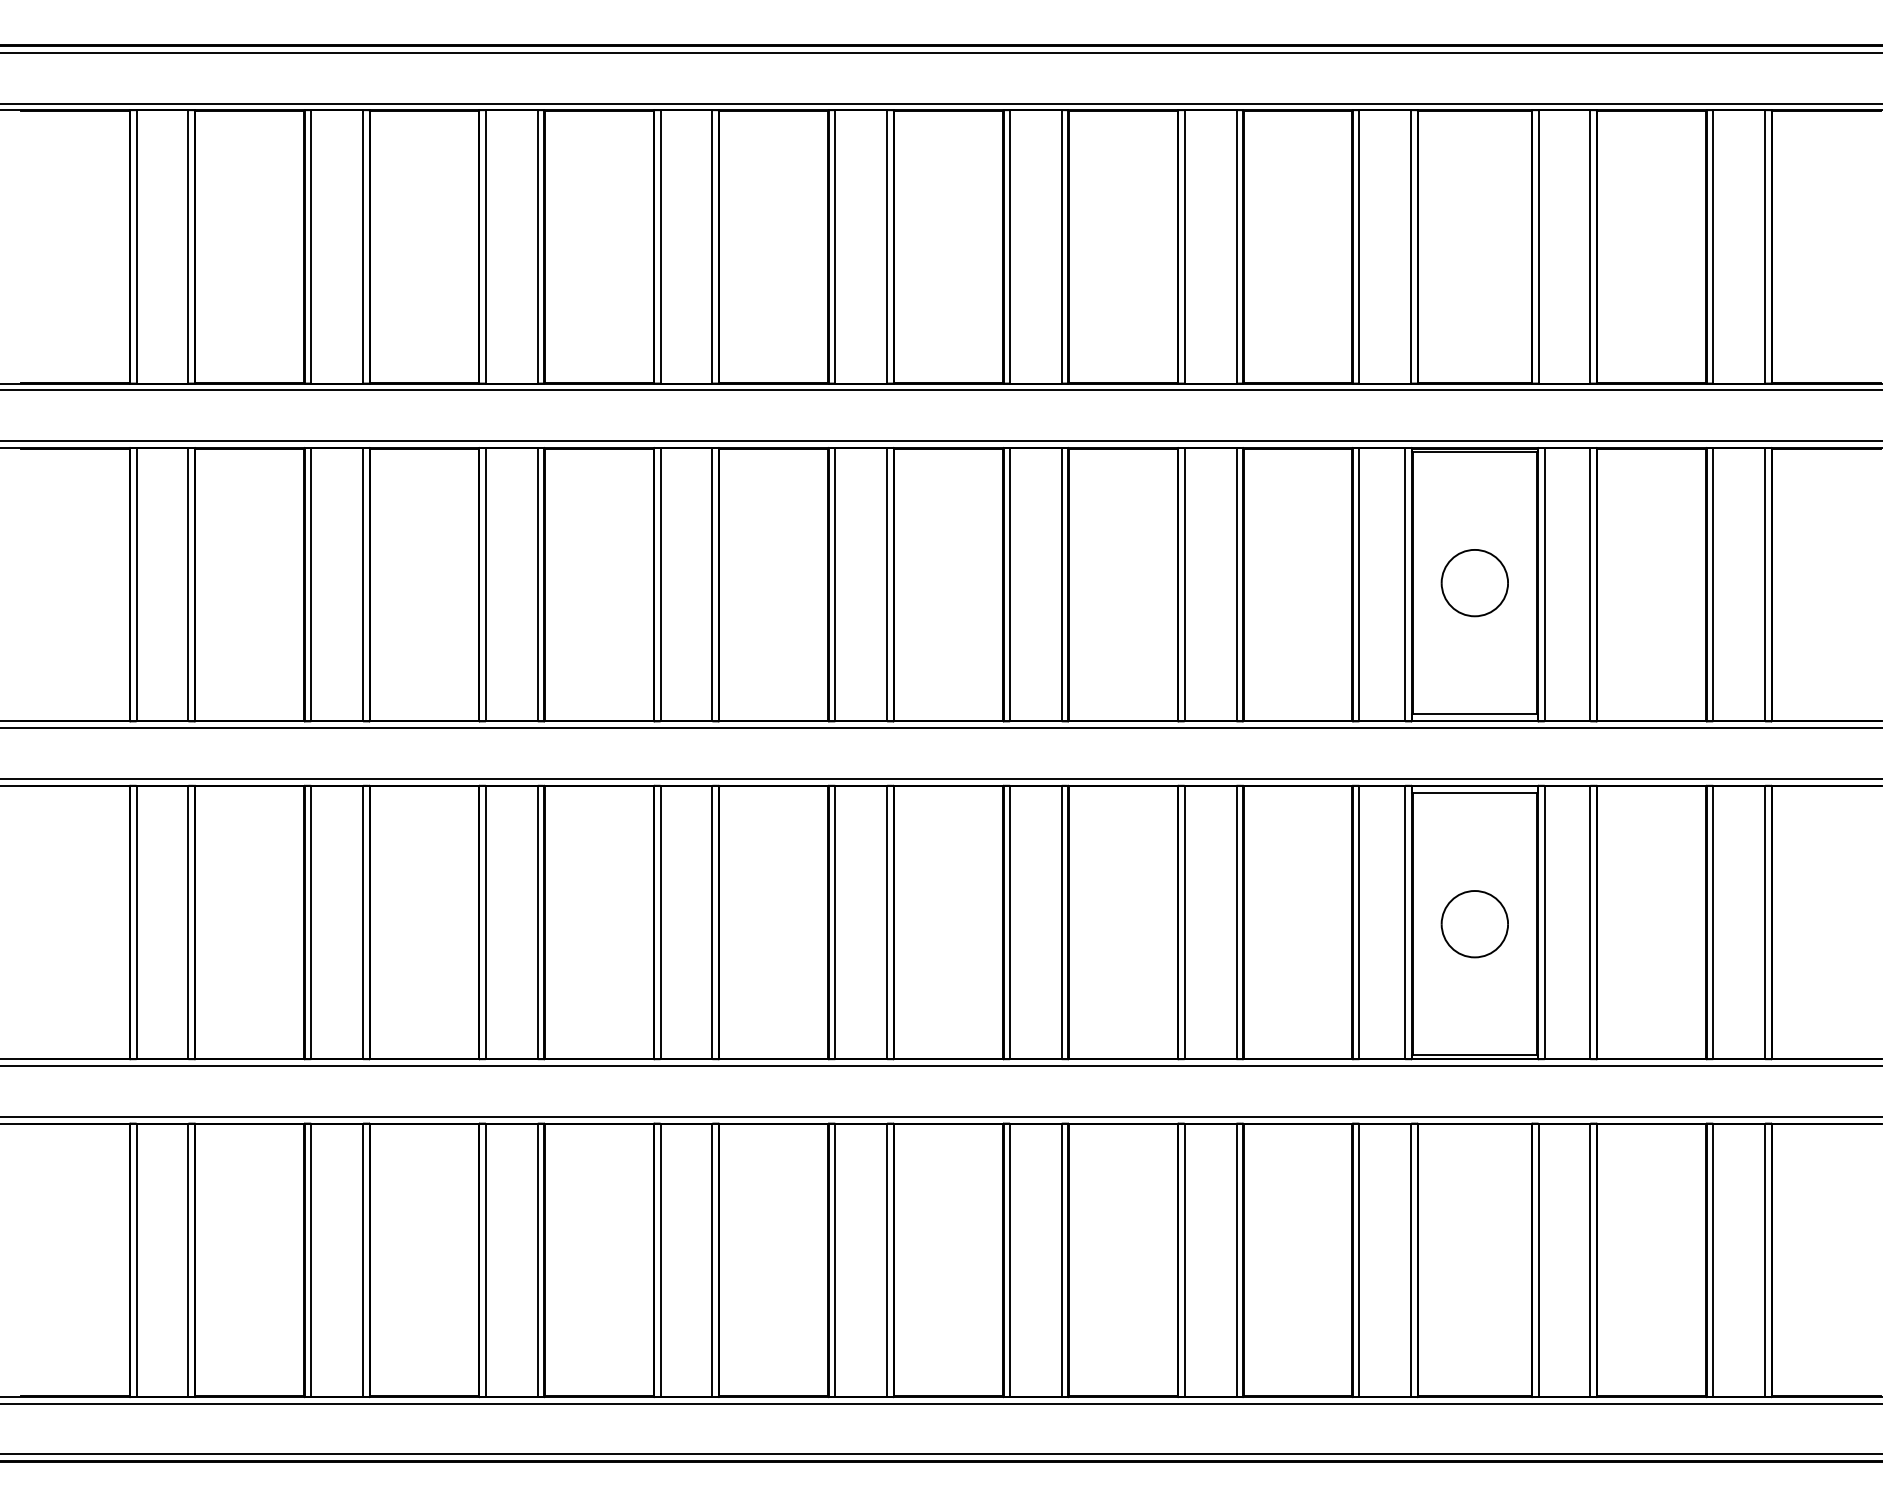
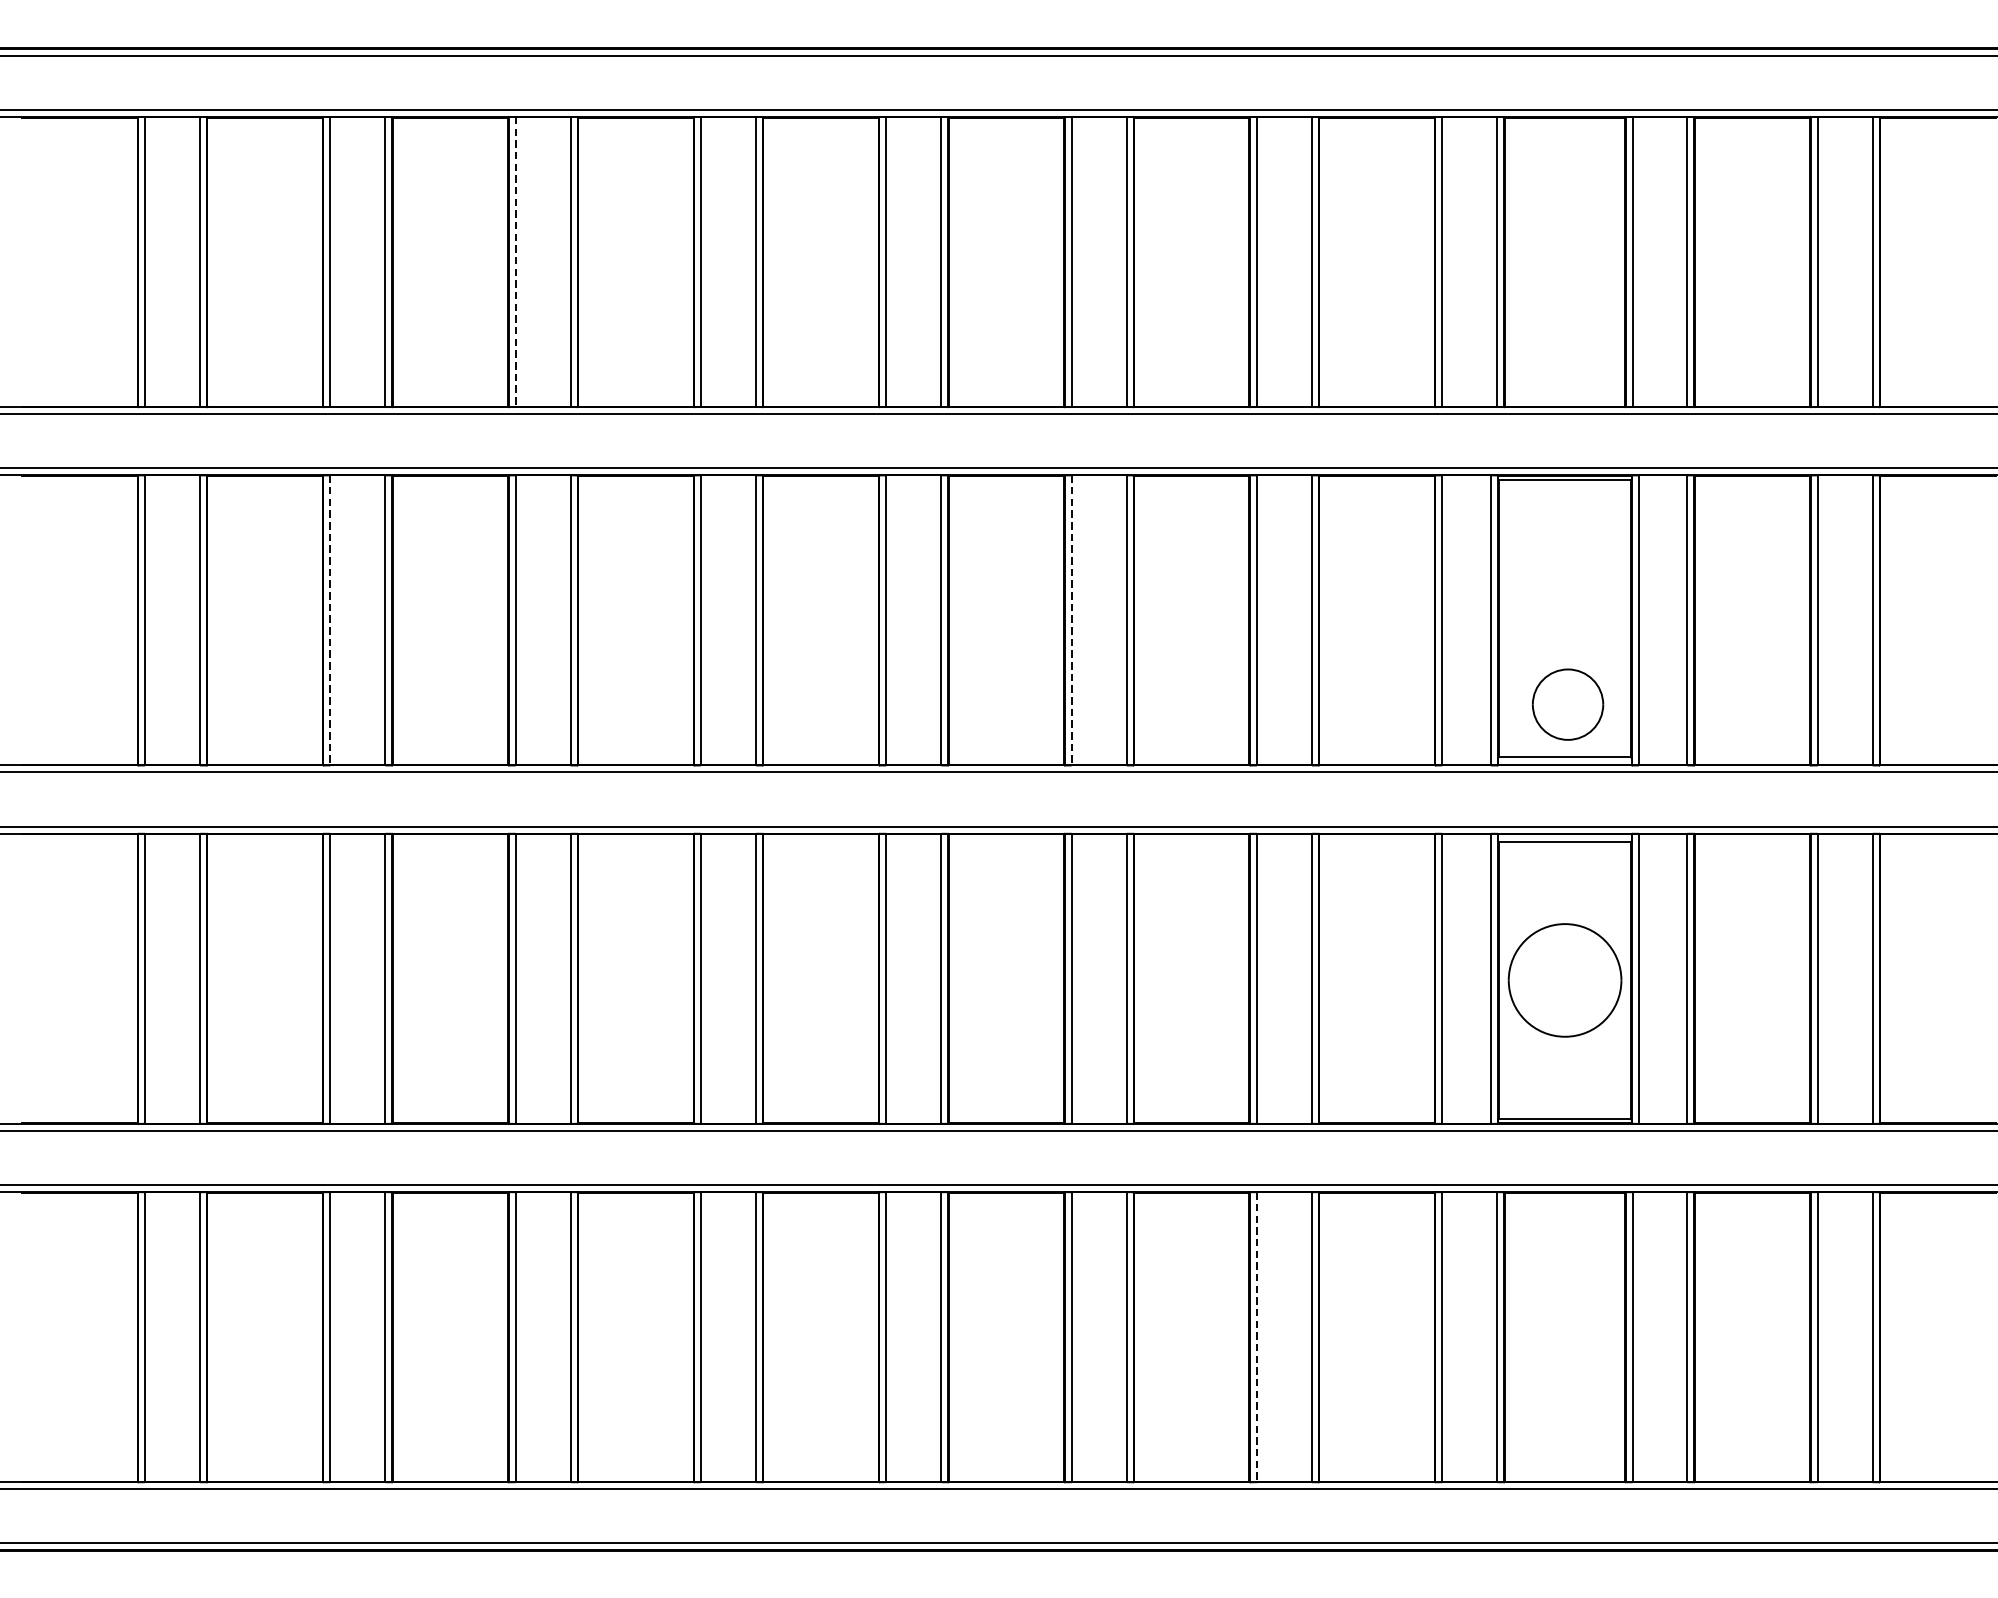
line: (485, 246) -> (515, 261), solid -> dashed
part: (1474, 583) -> (1567, 705), moved
line: (311, 584) -> (330, 620), solid -> dashed
line: (1010, 584) -> (1072, 620), solid -> dashed
part: (1474, 924) -> (1564, 980), size x1.6
line: (1184, 1260) -> (1256, 1337), solid -> dashed

